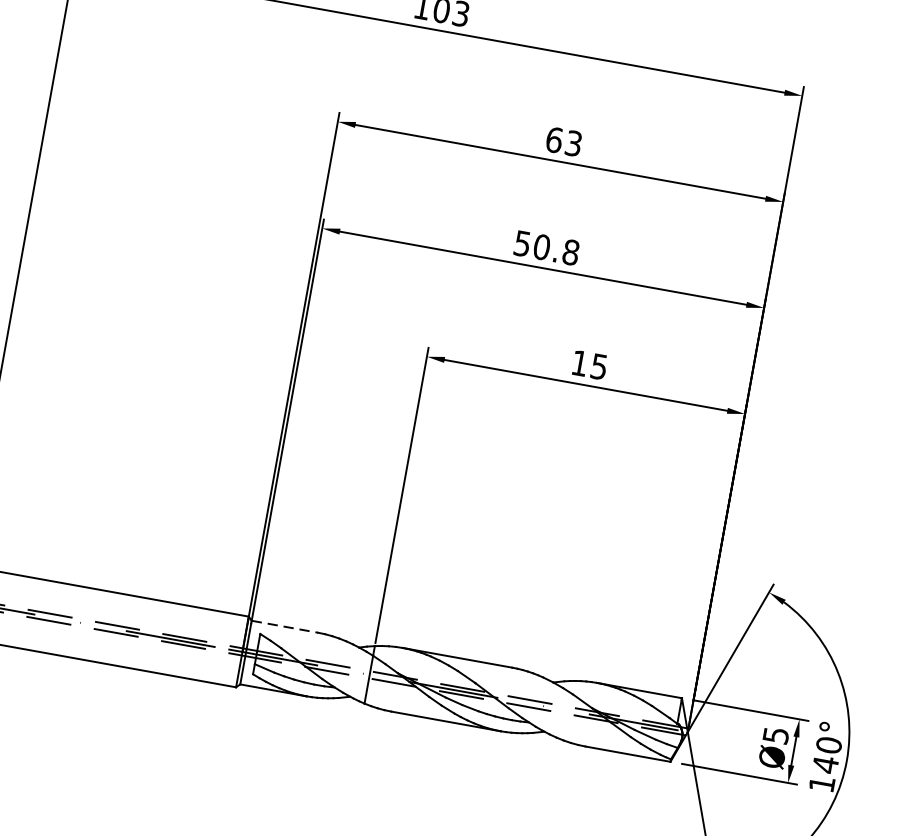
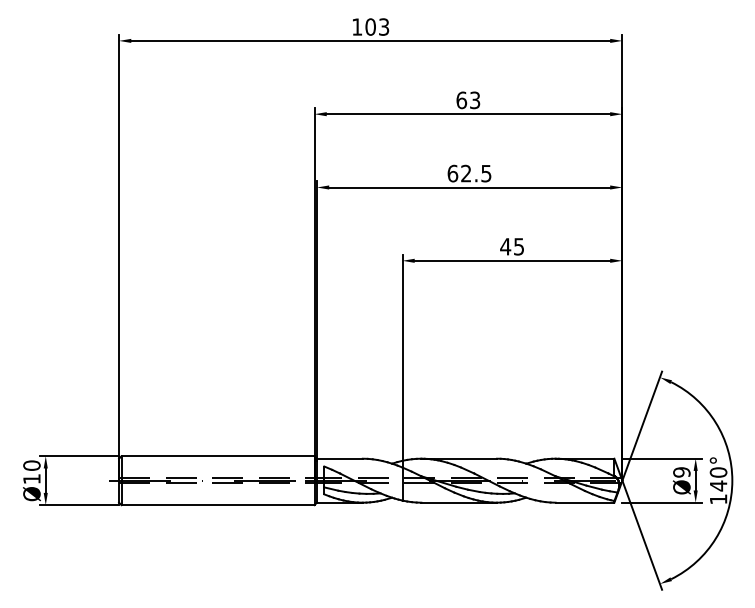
text: (546, 247) -> (469, 173), 50.8 -> 62.5
text: (579, 362) -> (505, 246), 15 -> 45
line: (284, 626) -> (339, 458), dashed -> solid
text: (775, 735) -> (681, 472), Ø5 -> Ø9

